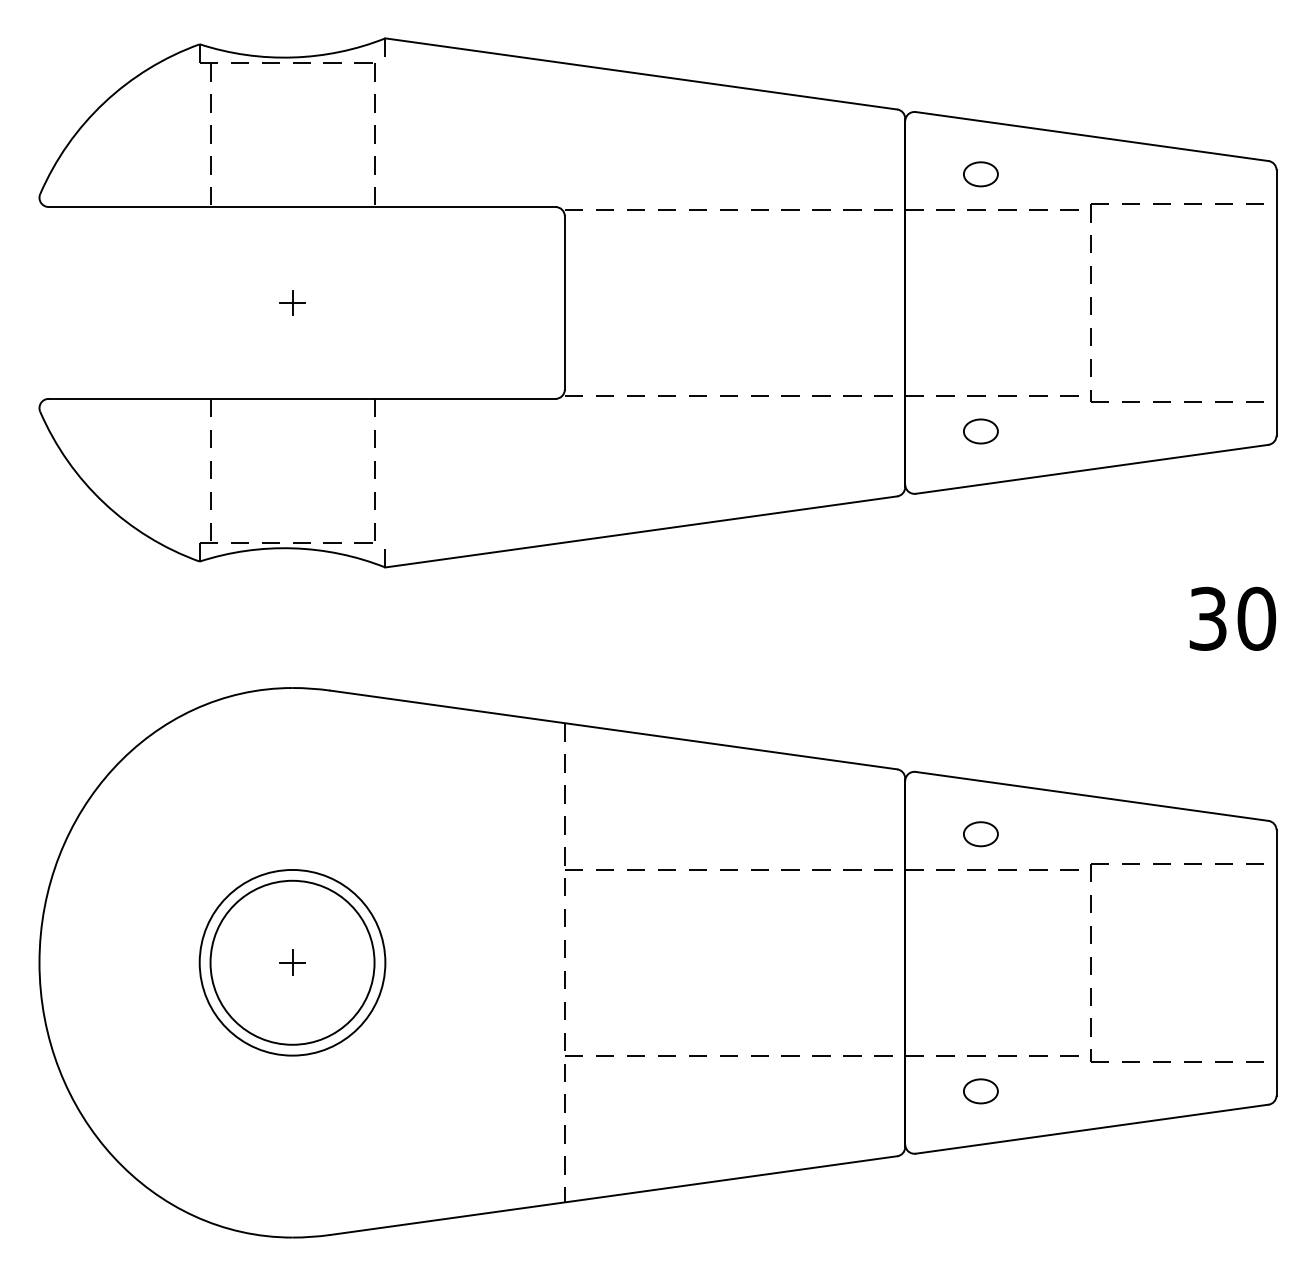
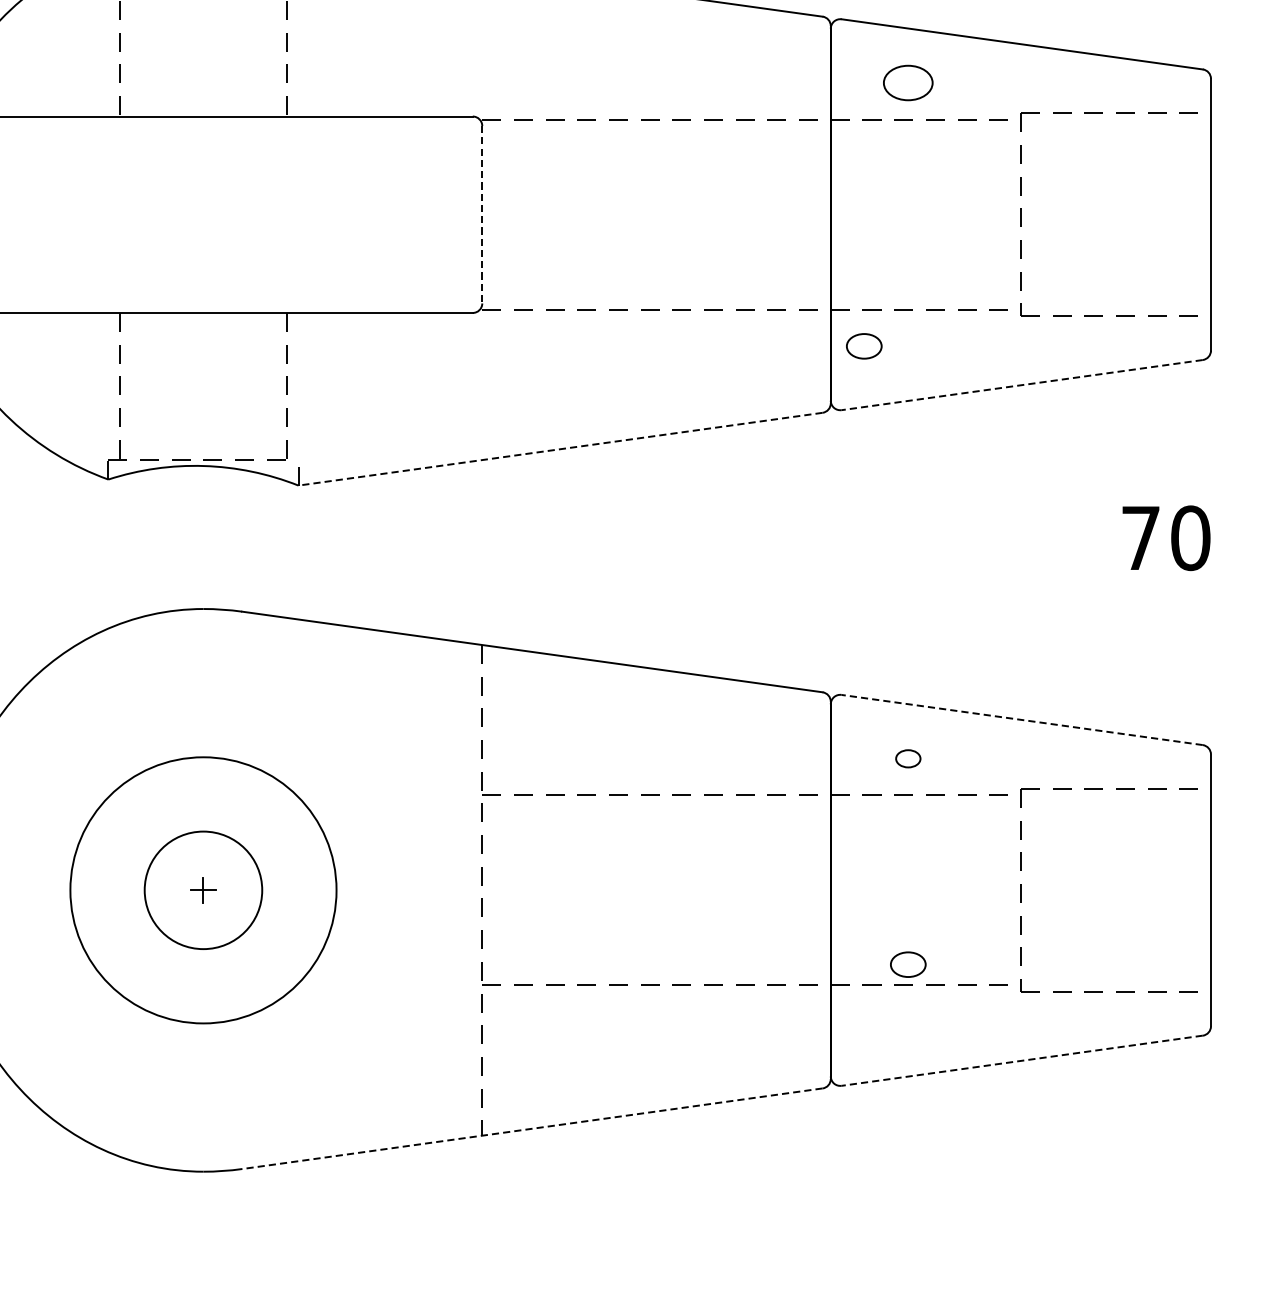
part: (980, 174) -> (907, 83), size x1.4
part: (292, 302) -> (203, 214), removed
line: (564, 302) -> (481, 214), solid -> dashed
part: (980, 431) -> (863, 346), moved
line: (1091, 469) -> (1021, 385), solid -> dashed
line: (640, 532) -> (559, 449), solid -> dashed
text: (1207, 618) -> (1140, 537), 30 -> 70
line: (1091, 796) -> (1021, 720), solid -> dashed
part: (980, 834) -> (907, 759), size x0.7
circle: (292, 962) -> (203, 890), size x0.7
circle: (292, 962) -> (203, 890), size x1.4
part: (980, 1091) -> (907, 964), moved
line: (1091, 1129) -> (1021, 1061), solid -> dashed
line: (613, 1195) -> (532, 1128), solid -> dashed

